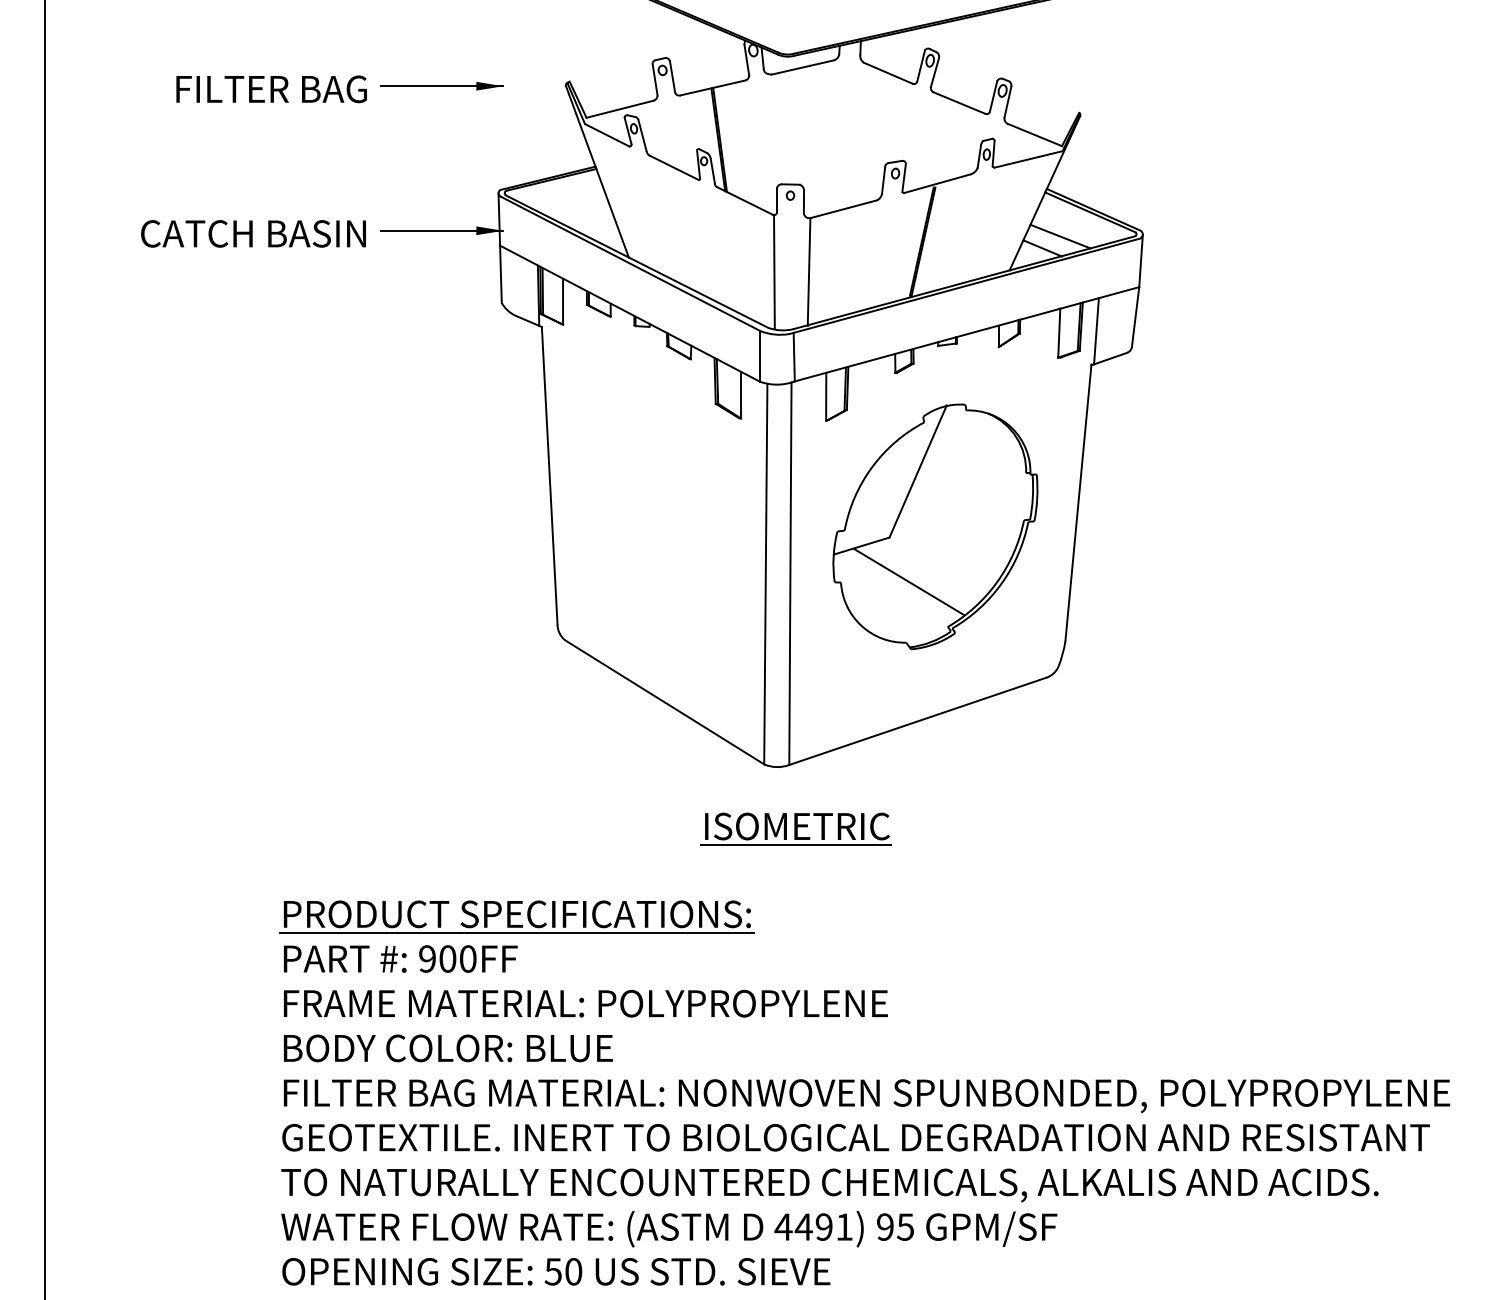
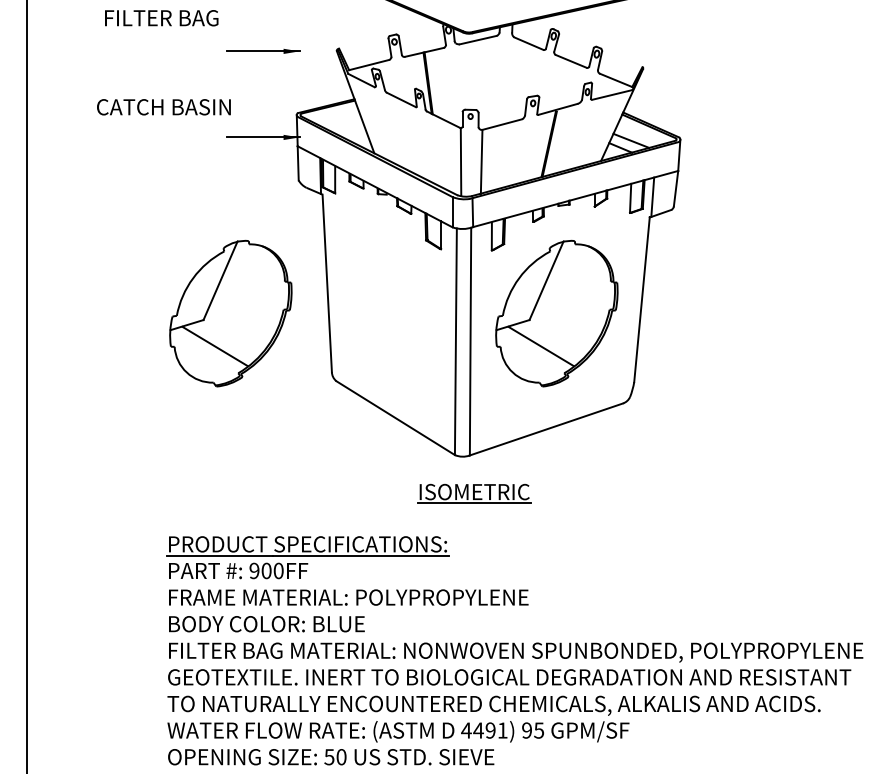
text: (271, 89) -> (161, 18), moved
text: (252, 234) -> (163, 107), moved
part: (387, 526) -> (230, 313), added

